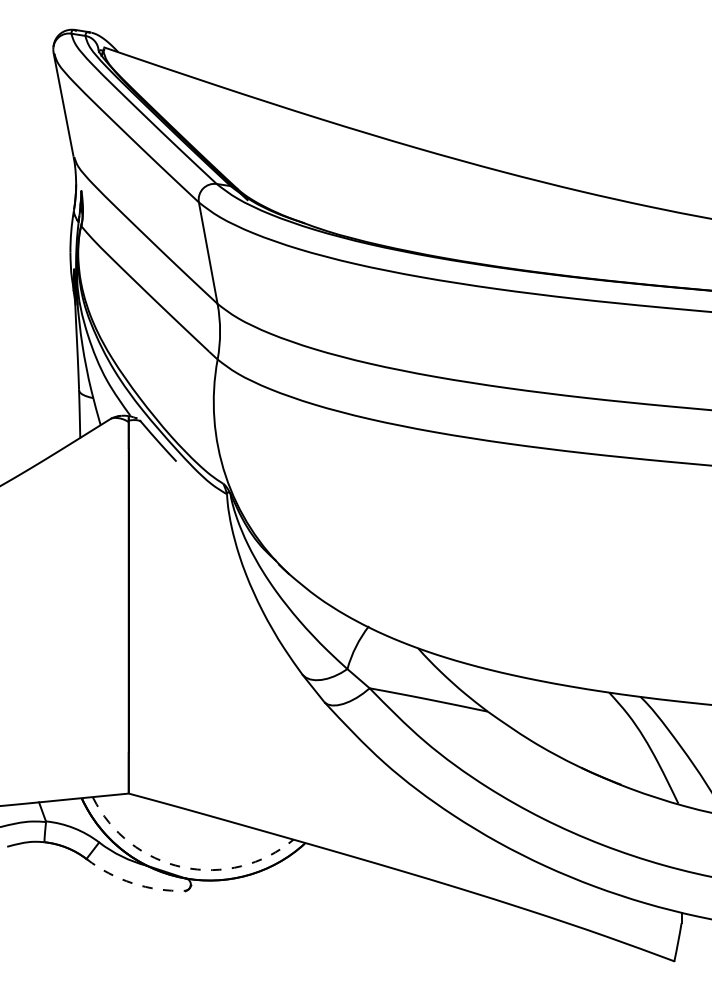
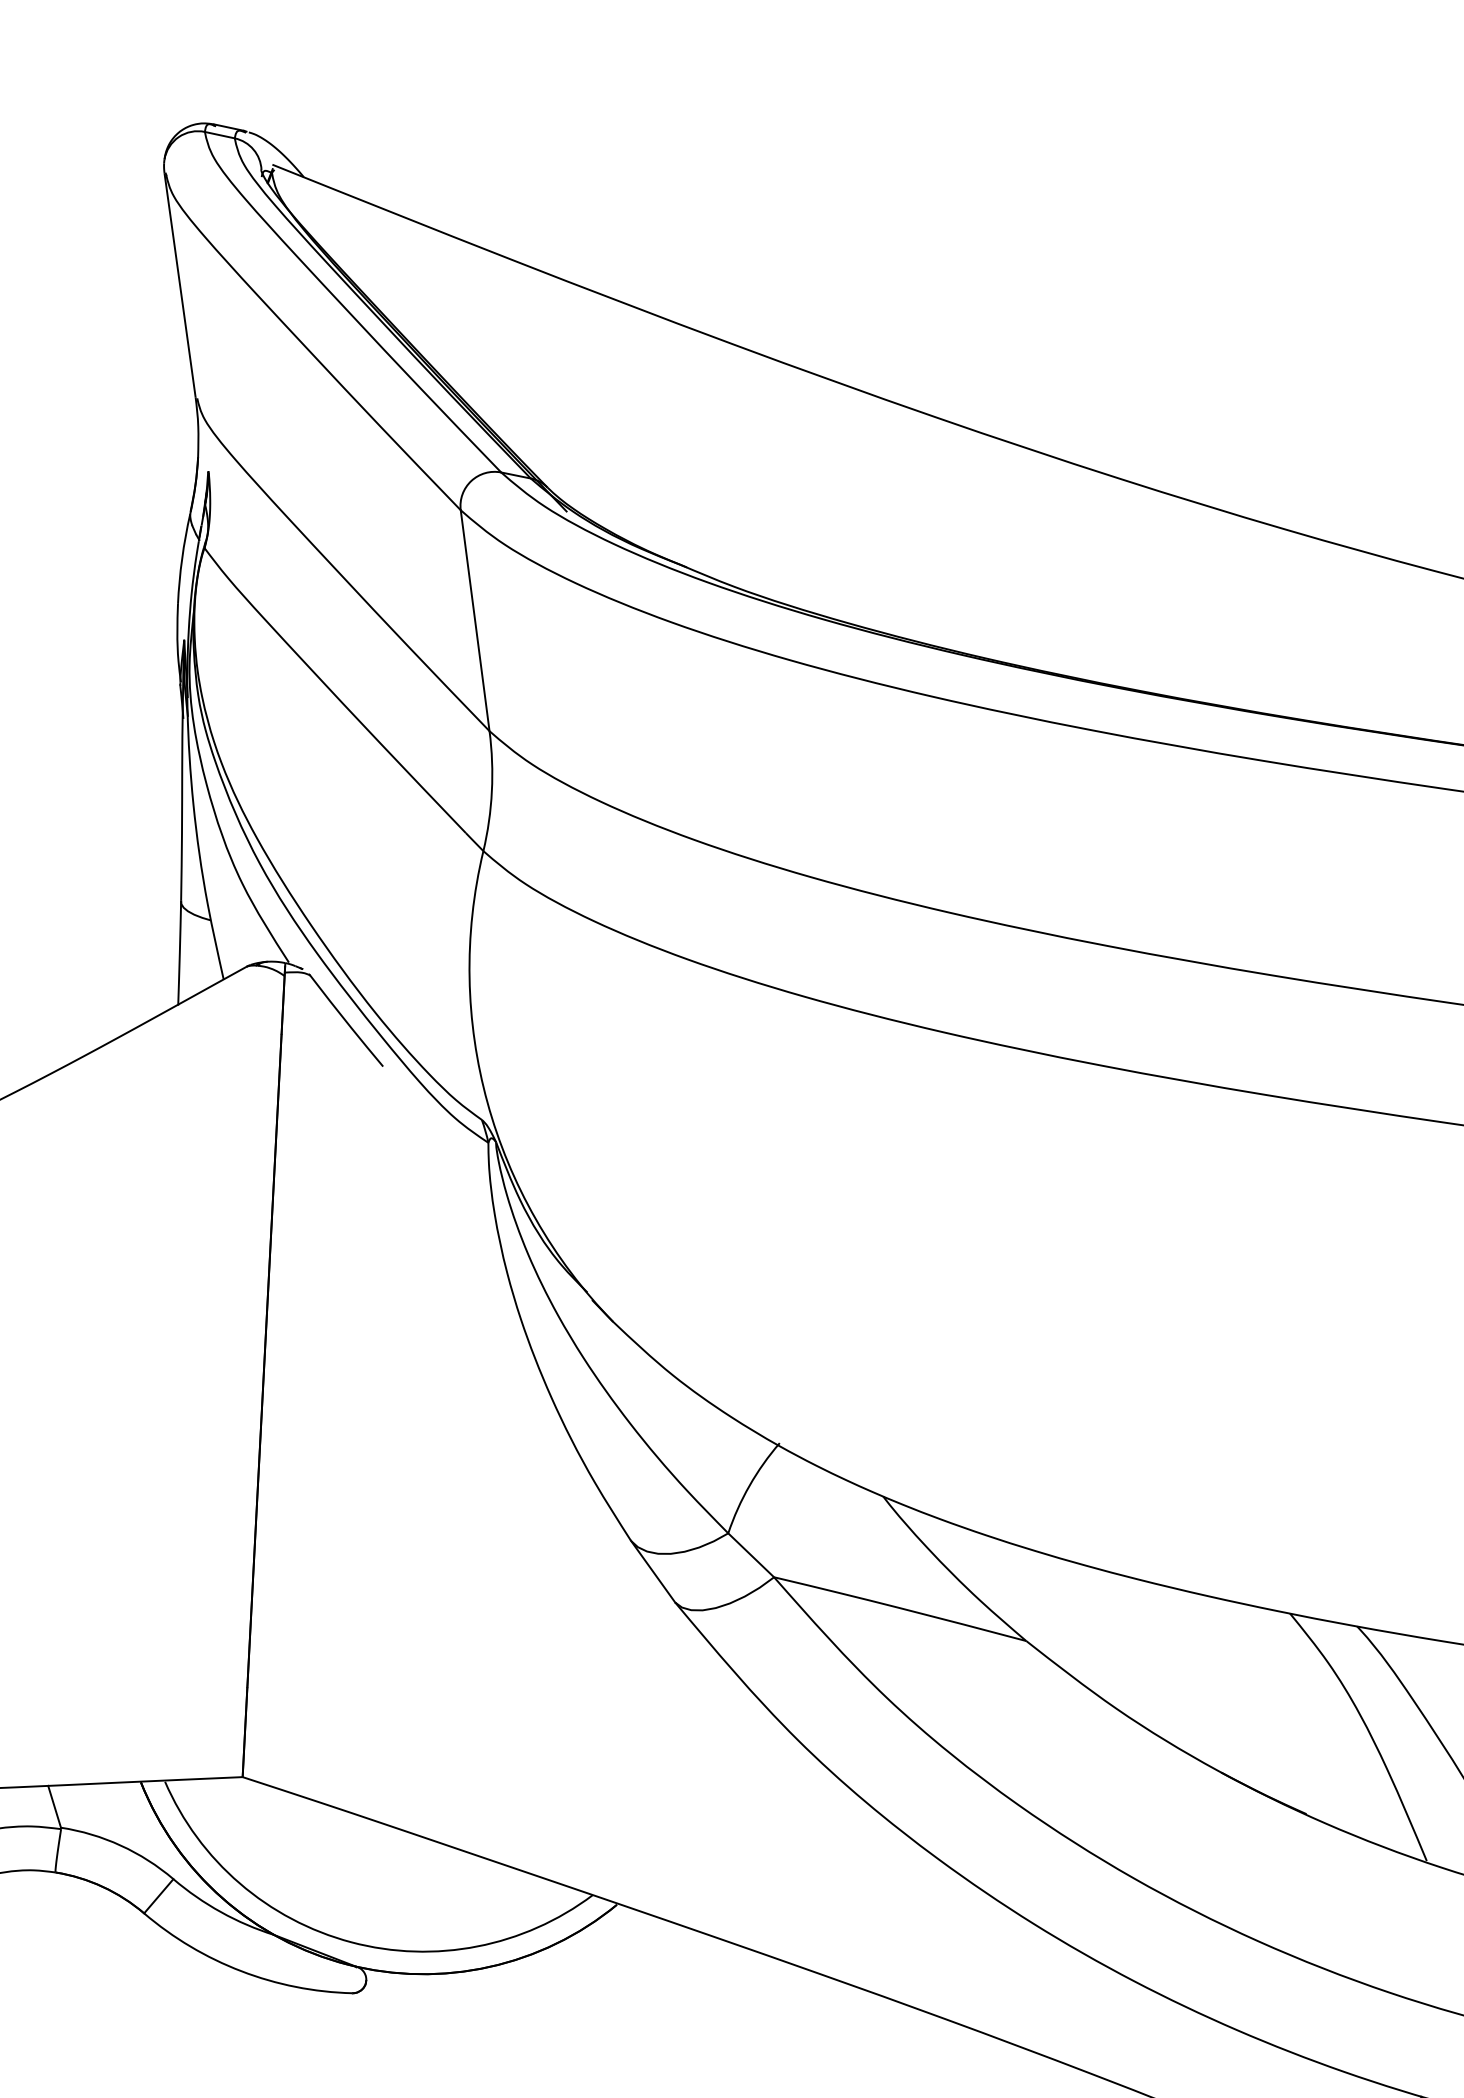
arc: (183, 867) -> (352, 1942), dashed -> solid
arc: (132, 883) -> (240, 1971), dashed -> solid

